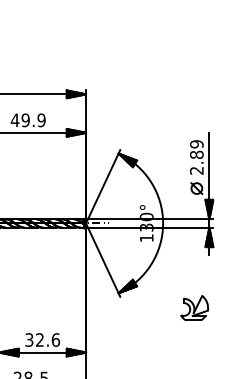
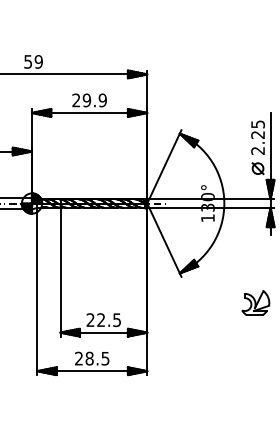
text: (15, 120) -> (76, 100), 49.9 -> 29.9
text: (196, 149) -> (257, 129), 2.89 -> 2.25
part: (194, 307) -> (255, 302), moved
text: (42, 340) -> (103, 320), 32.6 -> 22.5

